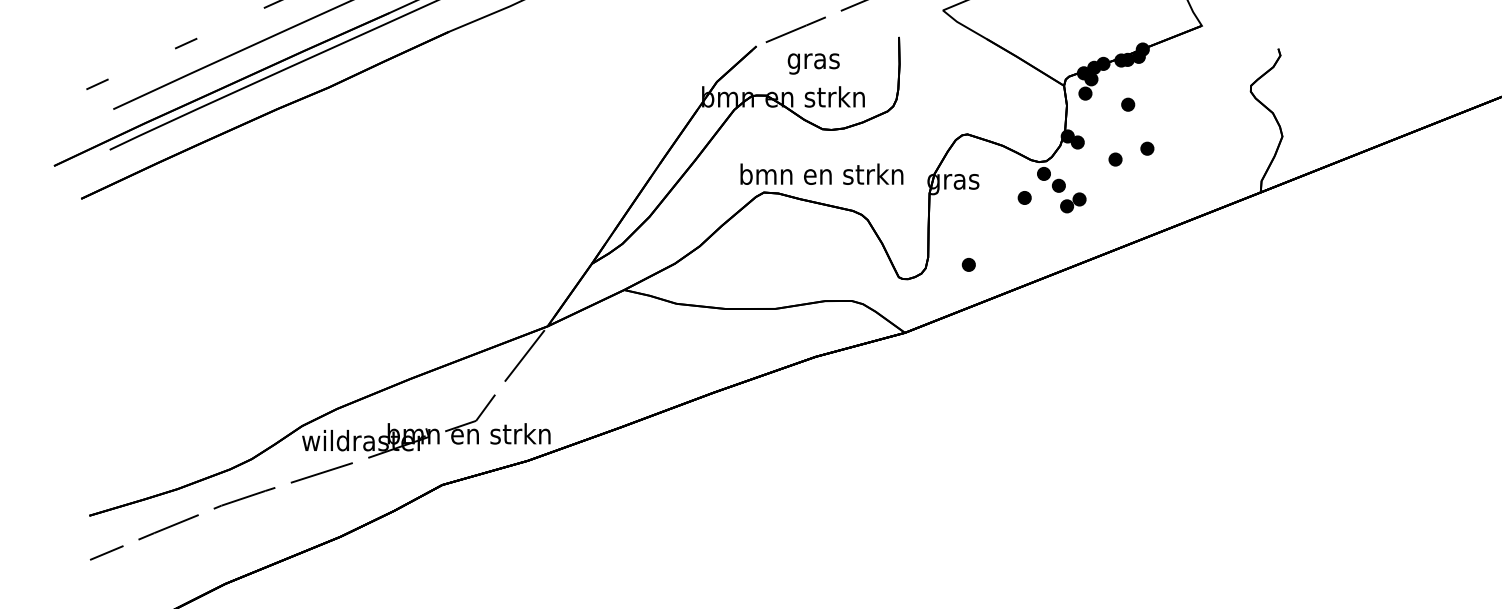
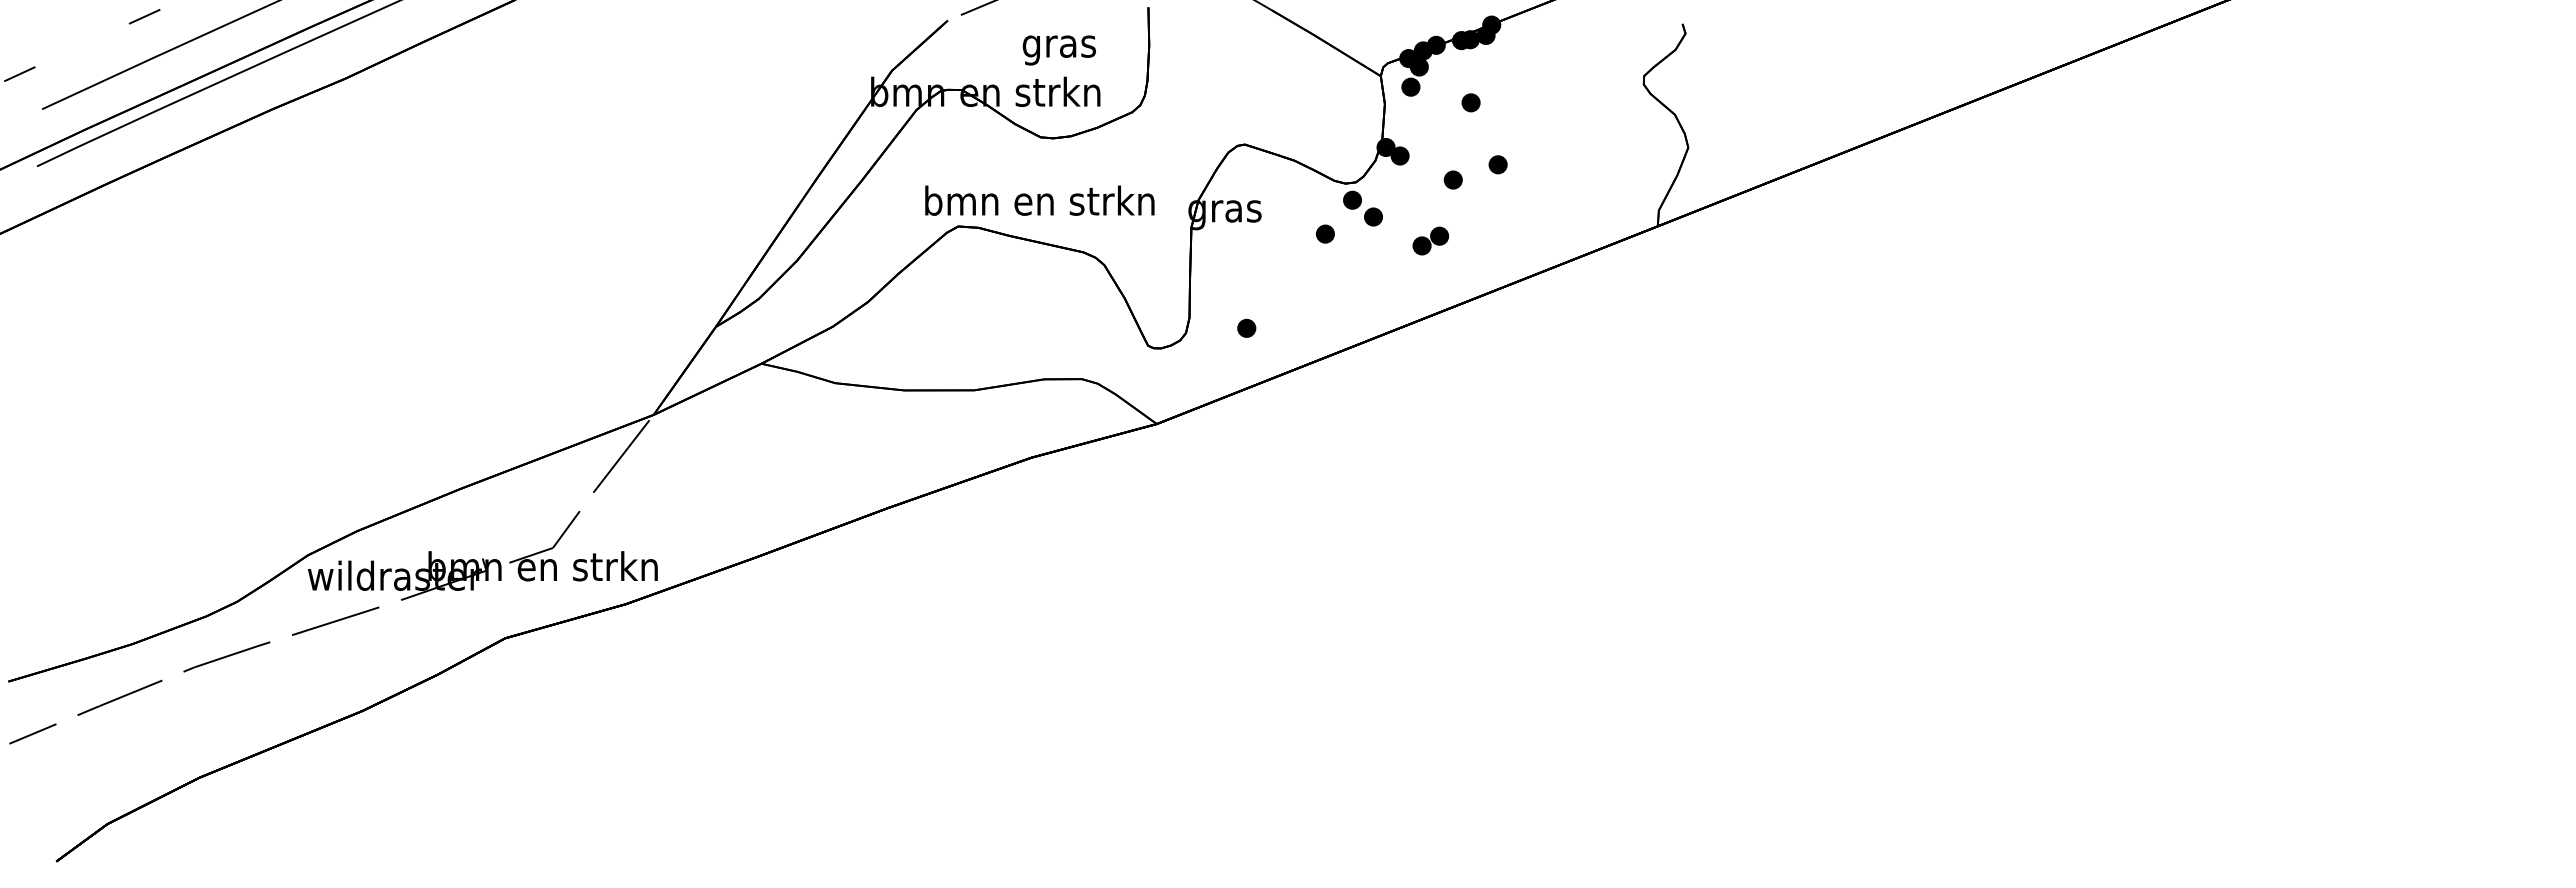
text: (813, 64) -> (1058, 50), moved
part: (1073, 202) -> (1430, 240), moved

